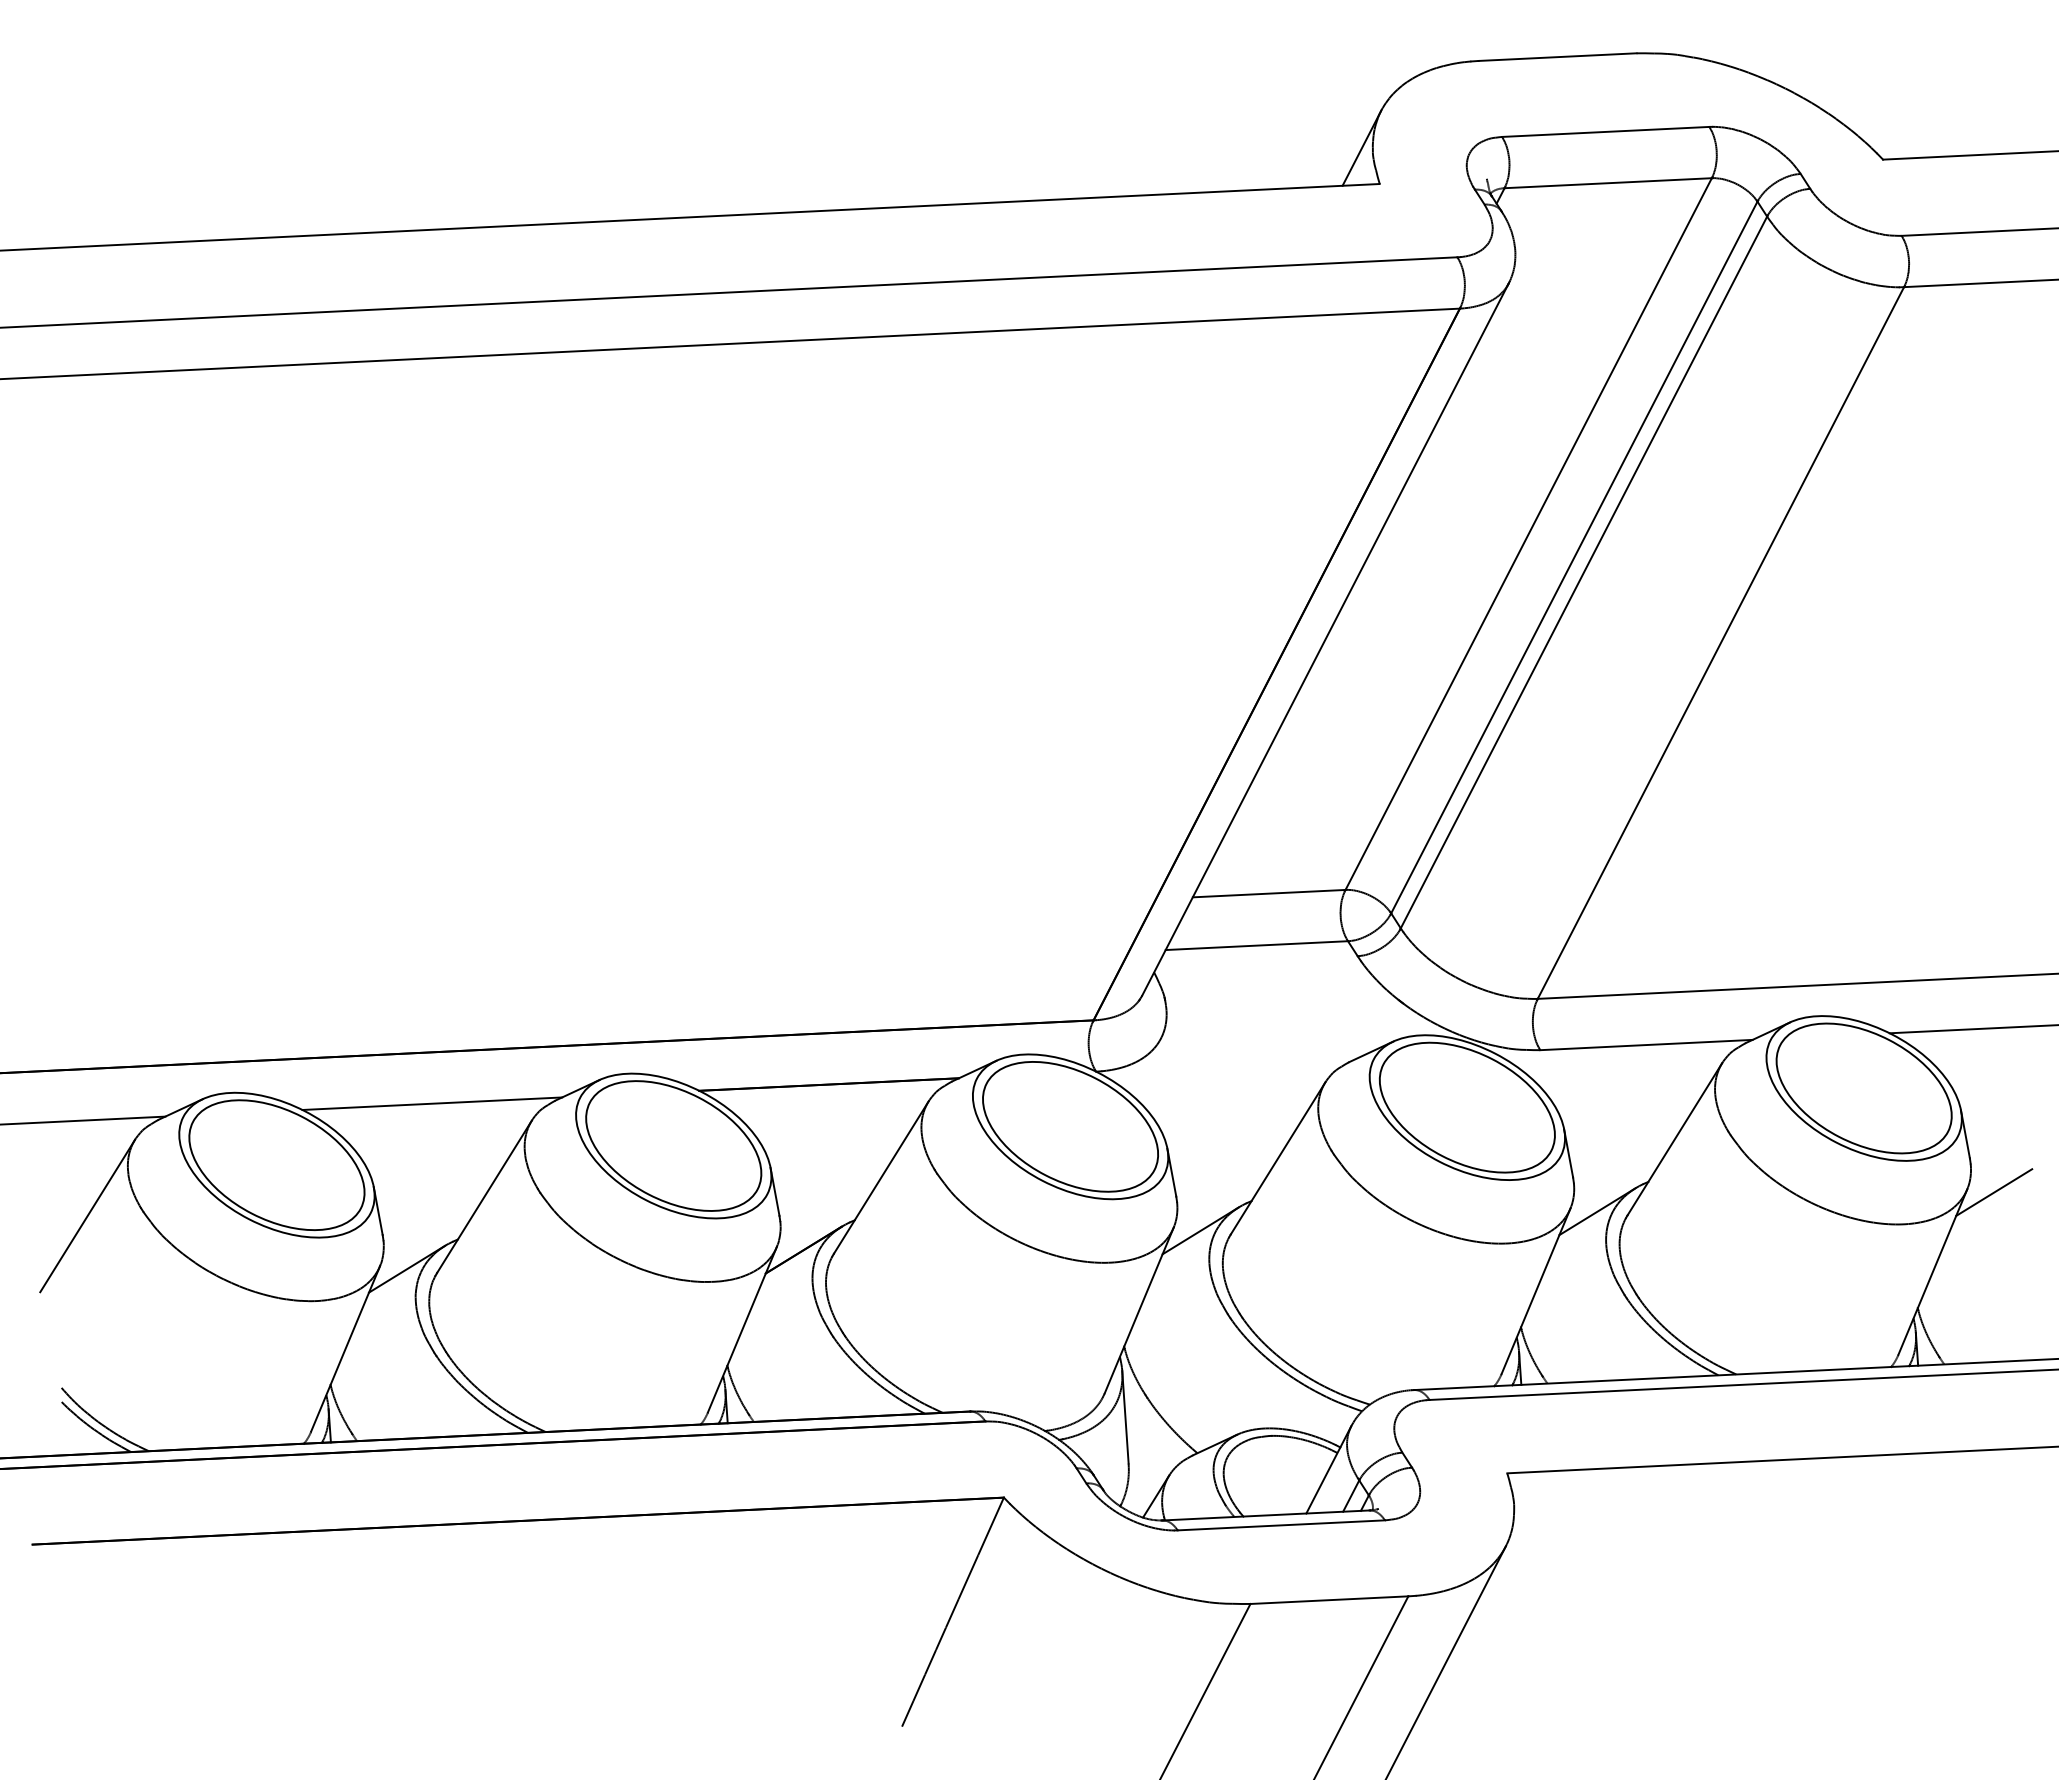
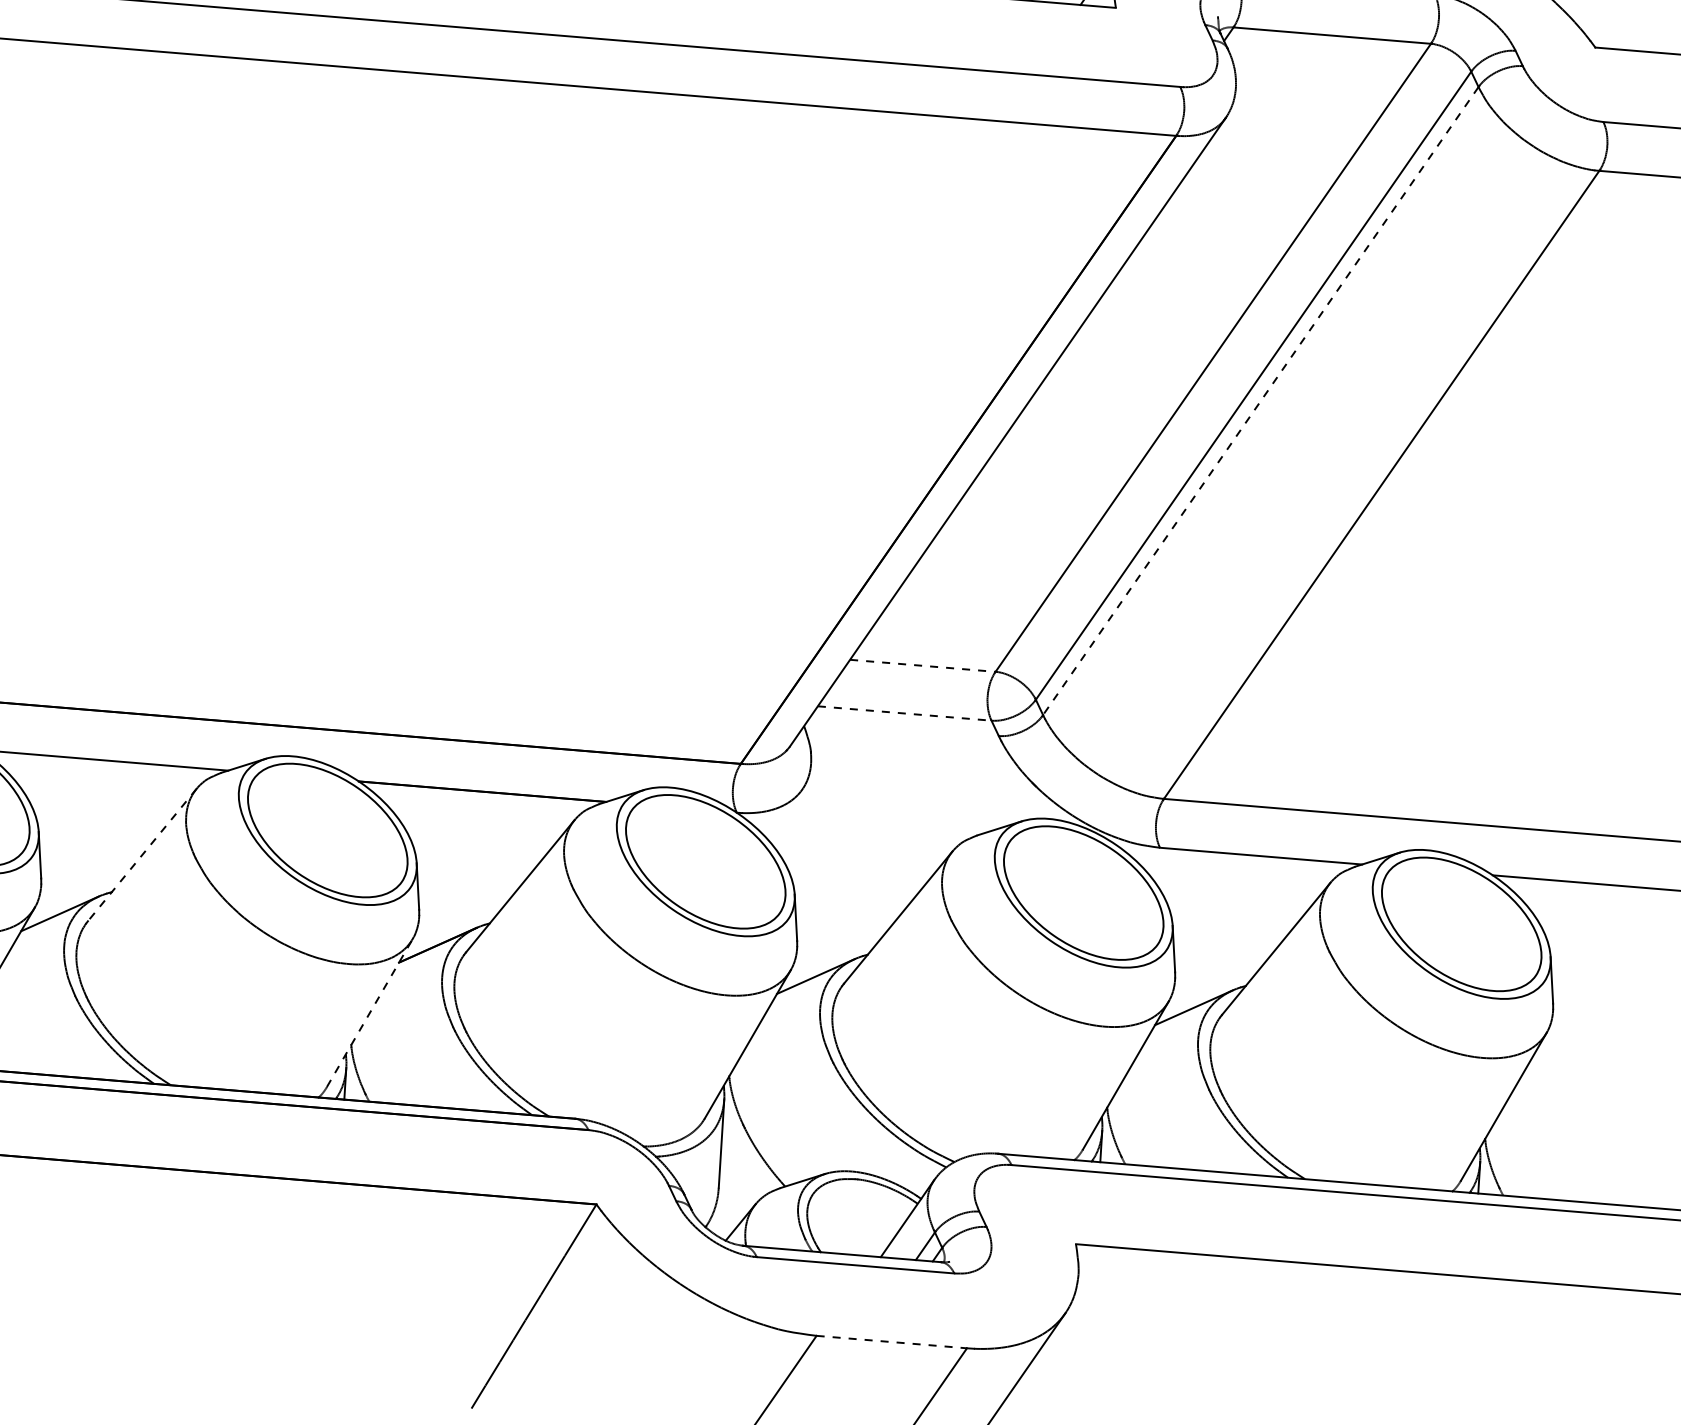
line: (1583, 572) -> (1260, 401), solid -> dashed
line: (1269, 893) -> (923, 665), solid -> dashed
line: (1257, 945) -> (905, 713), solid -> dashed
line: (1994, 1192) -> (1572, 1039), removed
line: (484, 1196) -> (142, 854), solid -> dashed
line: (742, 1329) -> (370, 1012), solid -> dashed
line: (1329, 1600) -> (891, 1342), solid -> dashed

